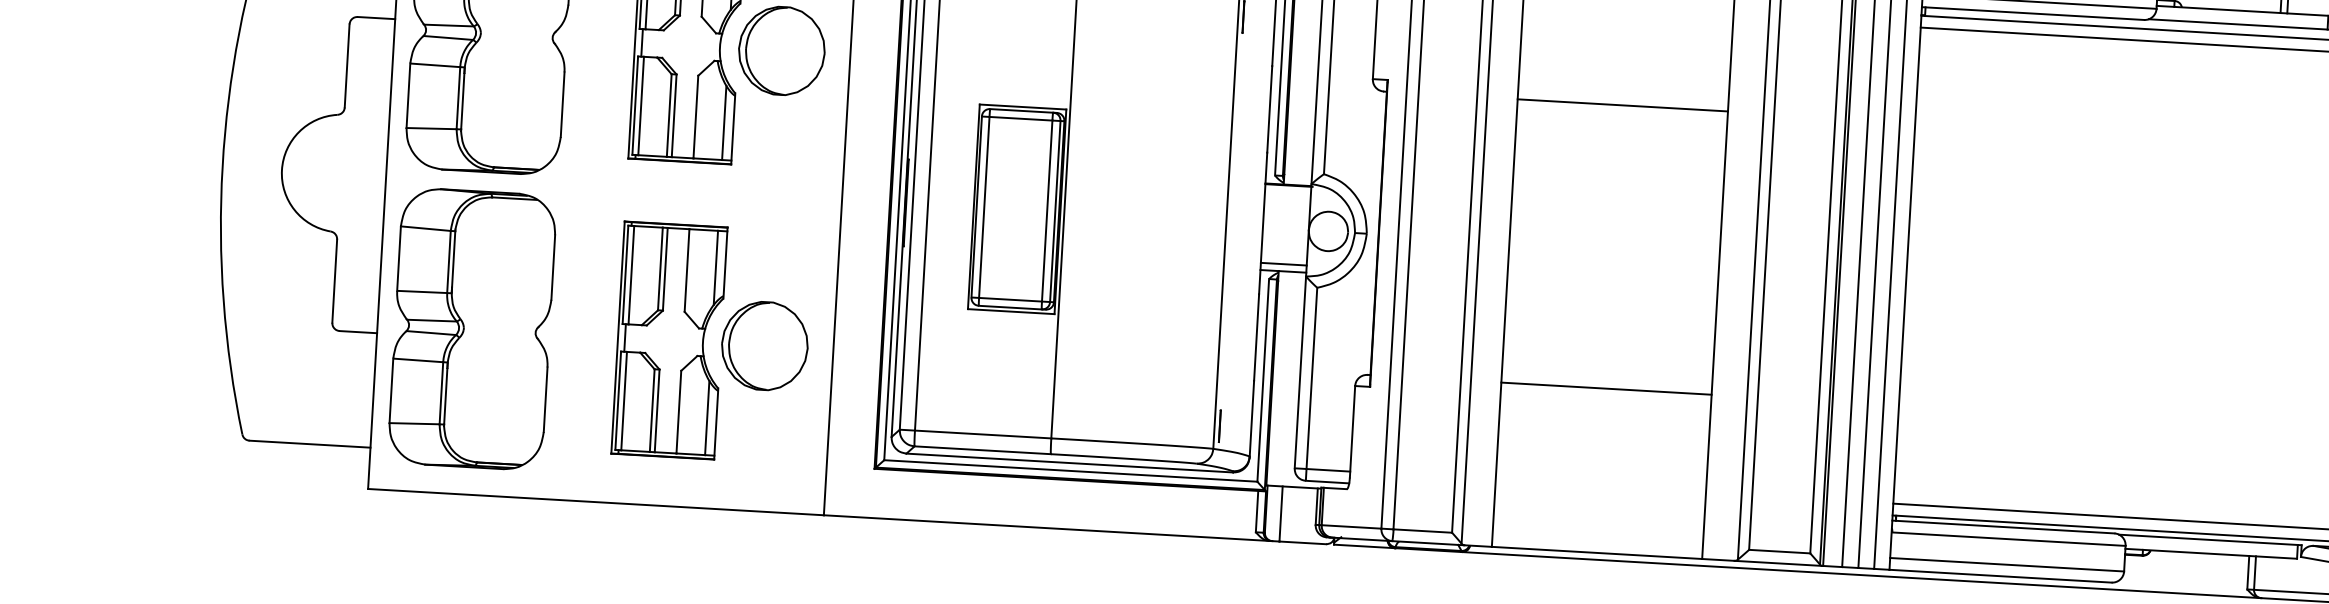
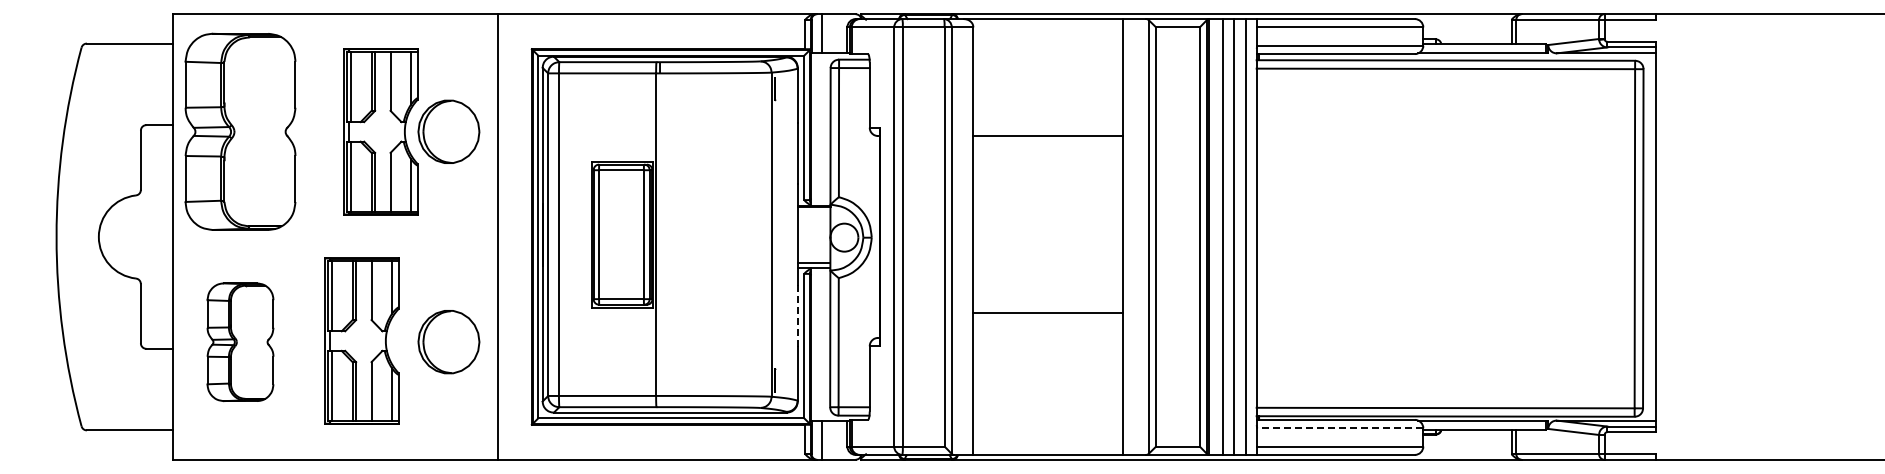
part: (472, 329) -> (240, 342), size x0.6
line: (1256, 336) -> (797, 315), solid -> dashed
part: (668, 339) -> (361, 340), moved
line: (1606, 388) -> (1048, 312), moved
line: (2007, 539) -> (1339, 428), solid -> dashed

